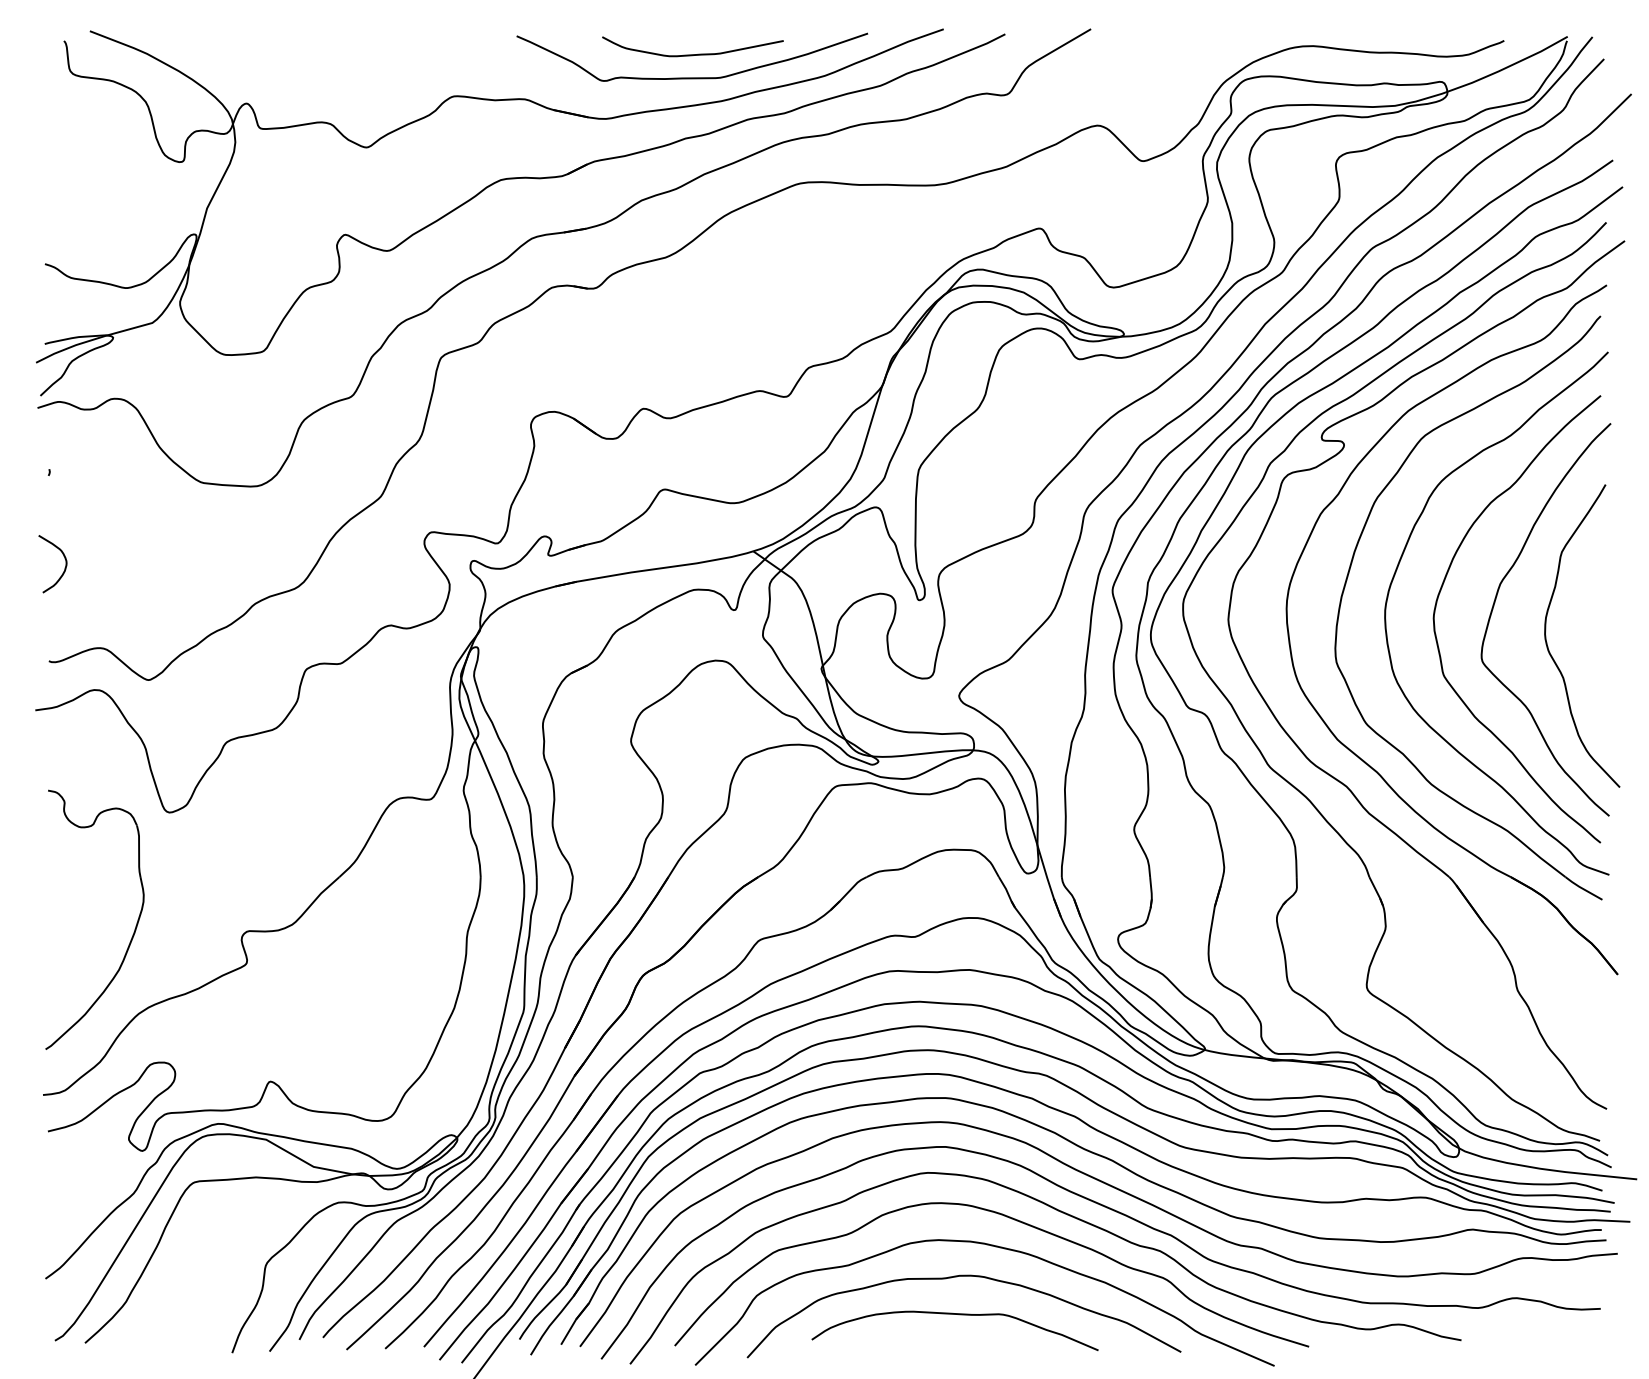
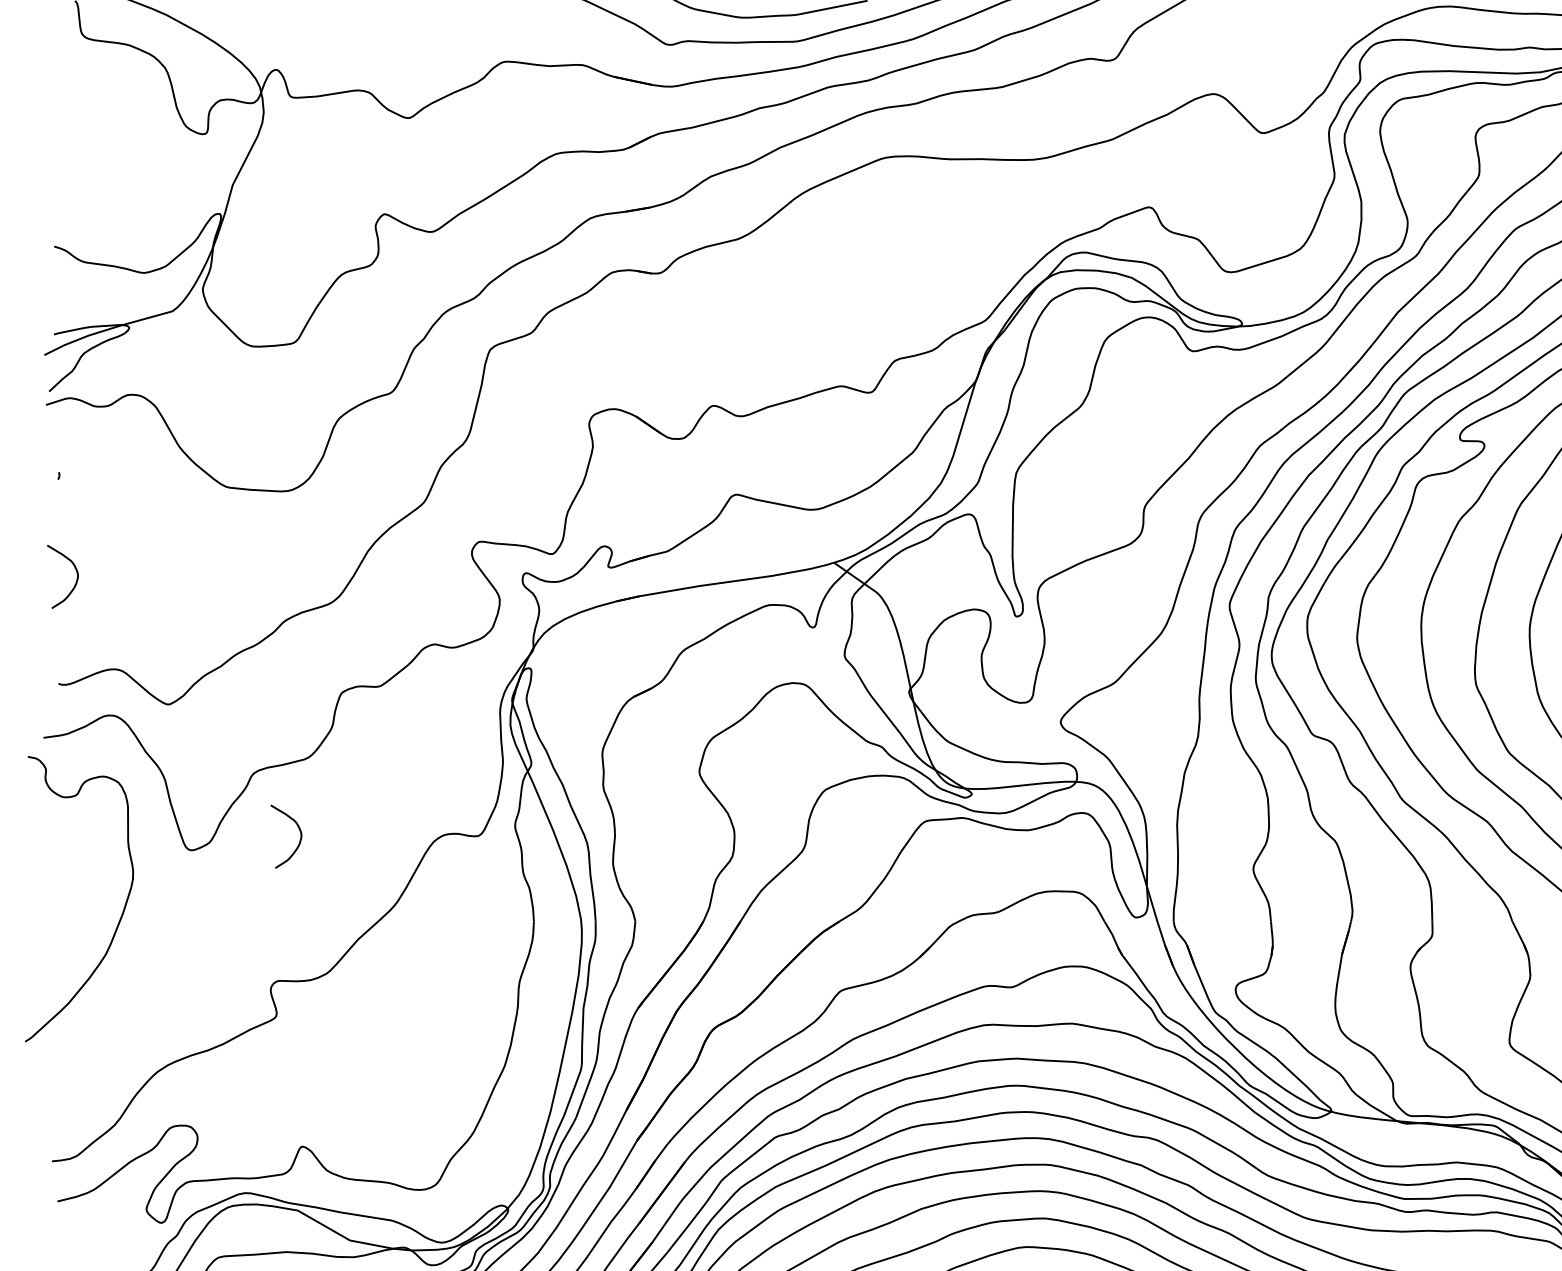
curve: (267, 803) -> (299, 840), added
part: (132, 934) -> (120, 915), moved

